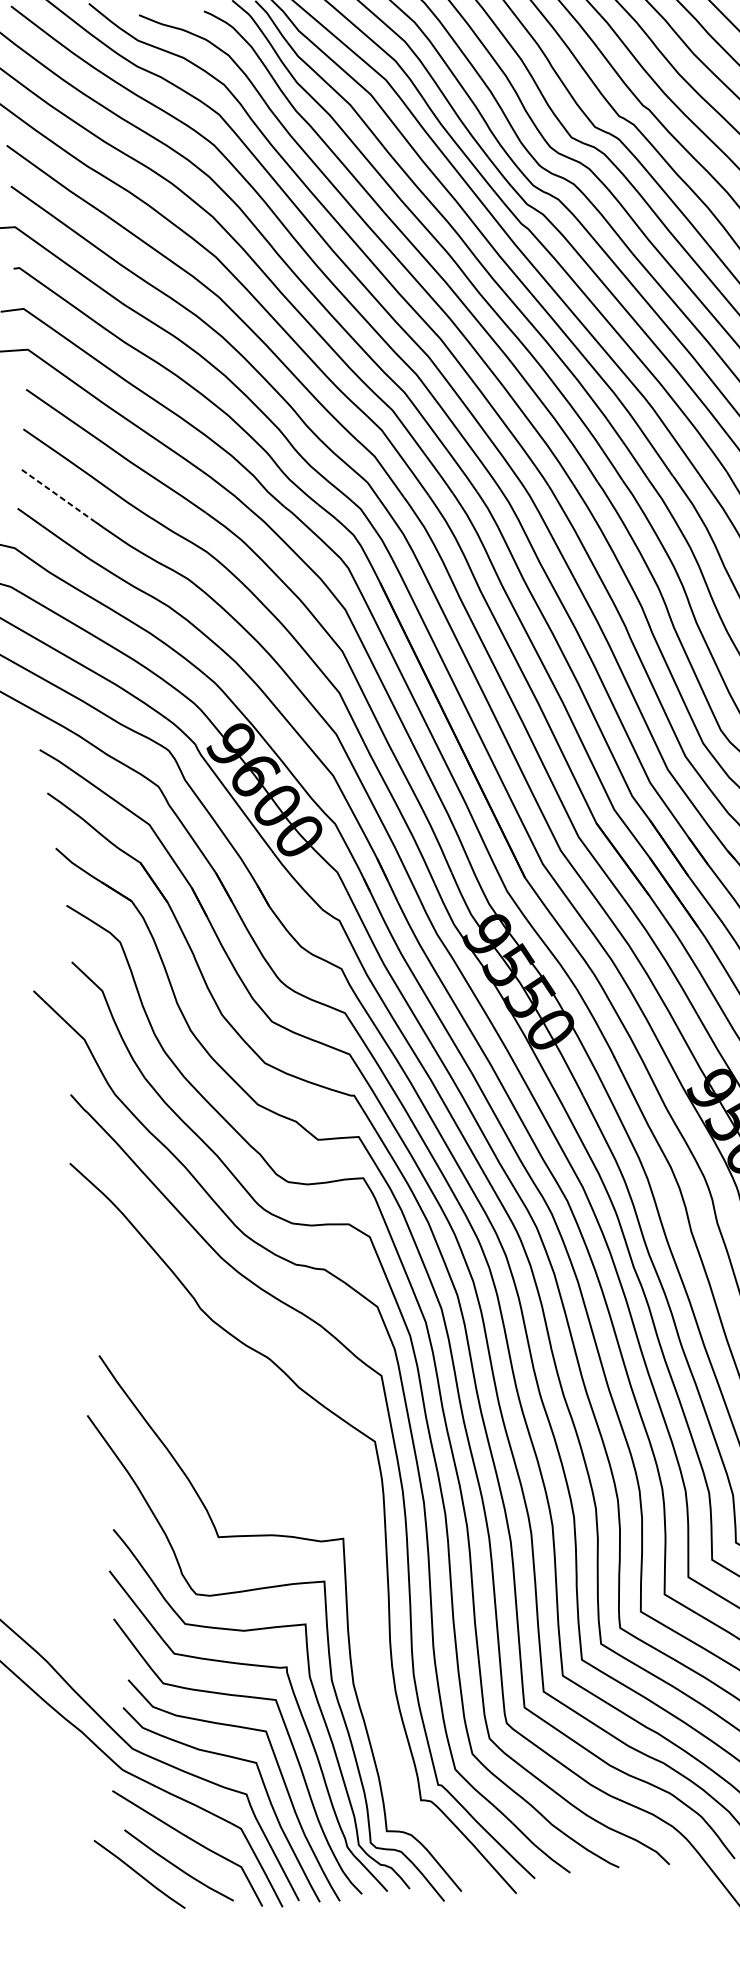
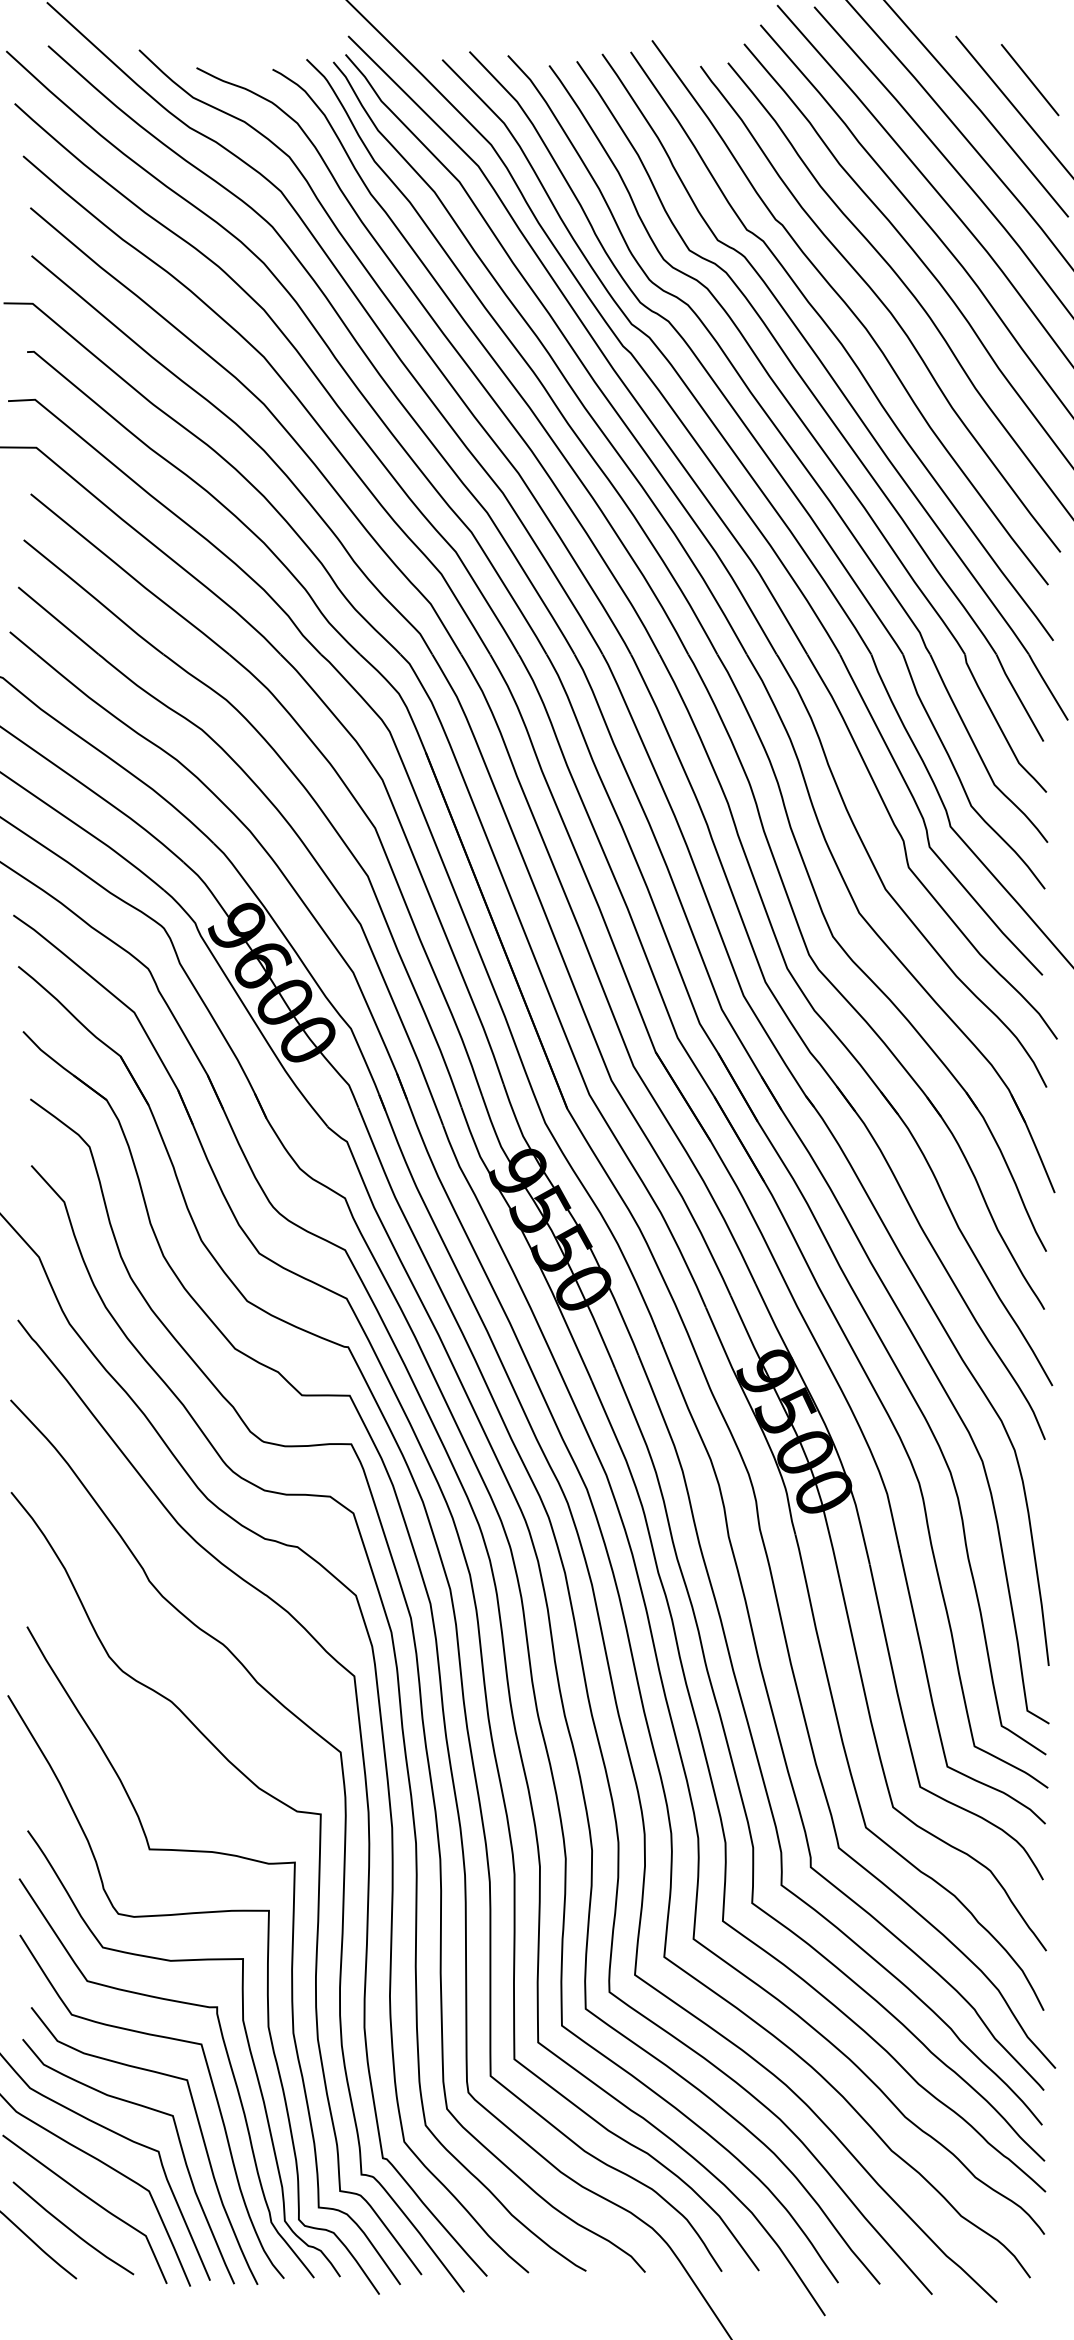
line: (58, 496) -> (58, 621), dashed -> solid
curve: (364, 1554) -> (318, 1883), added

